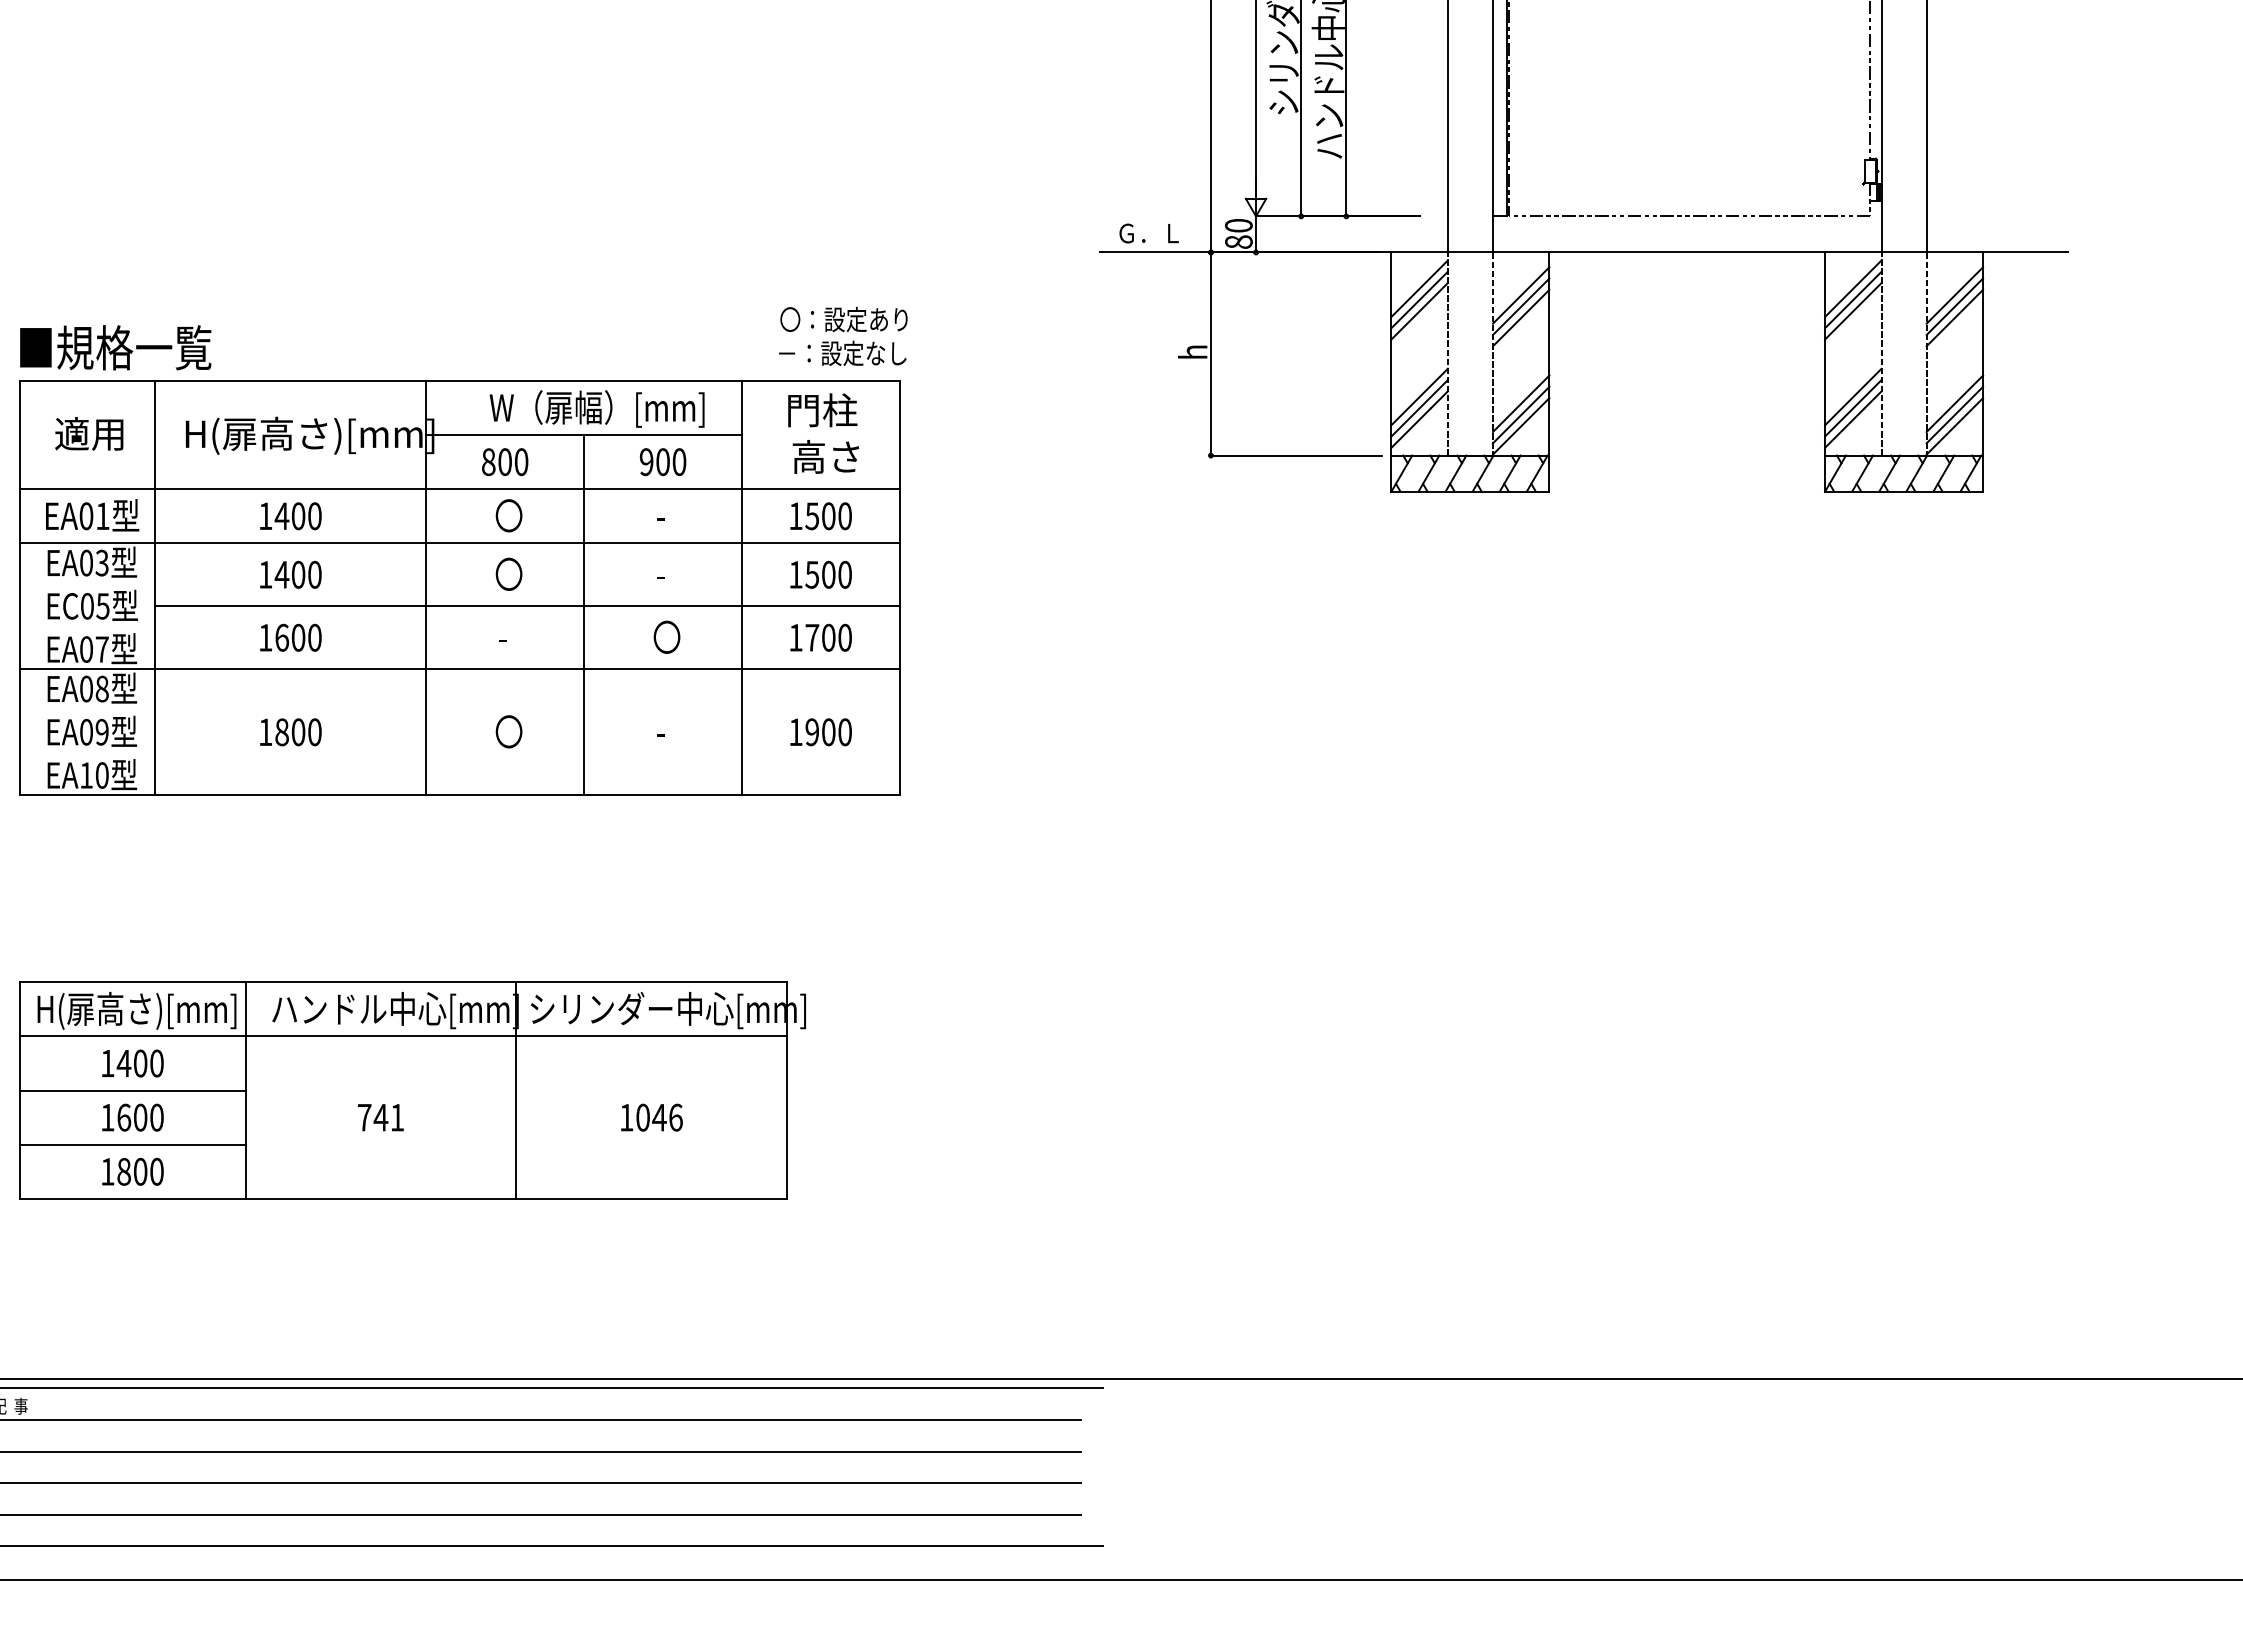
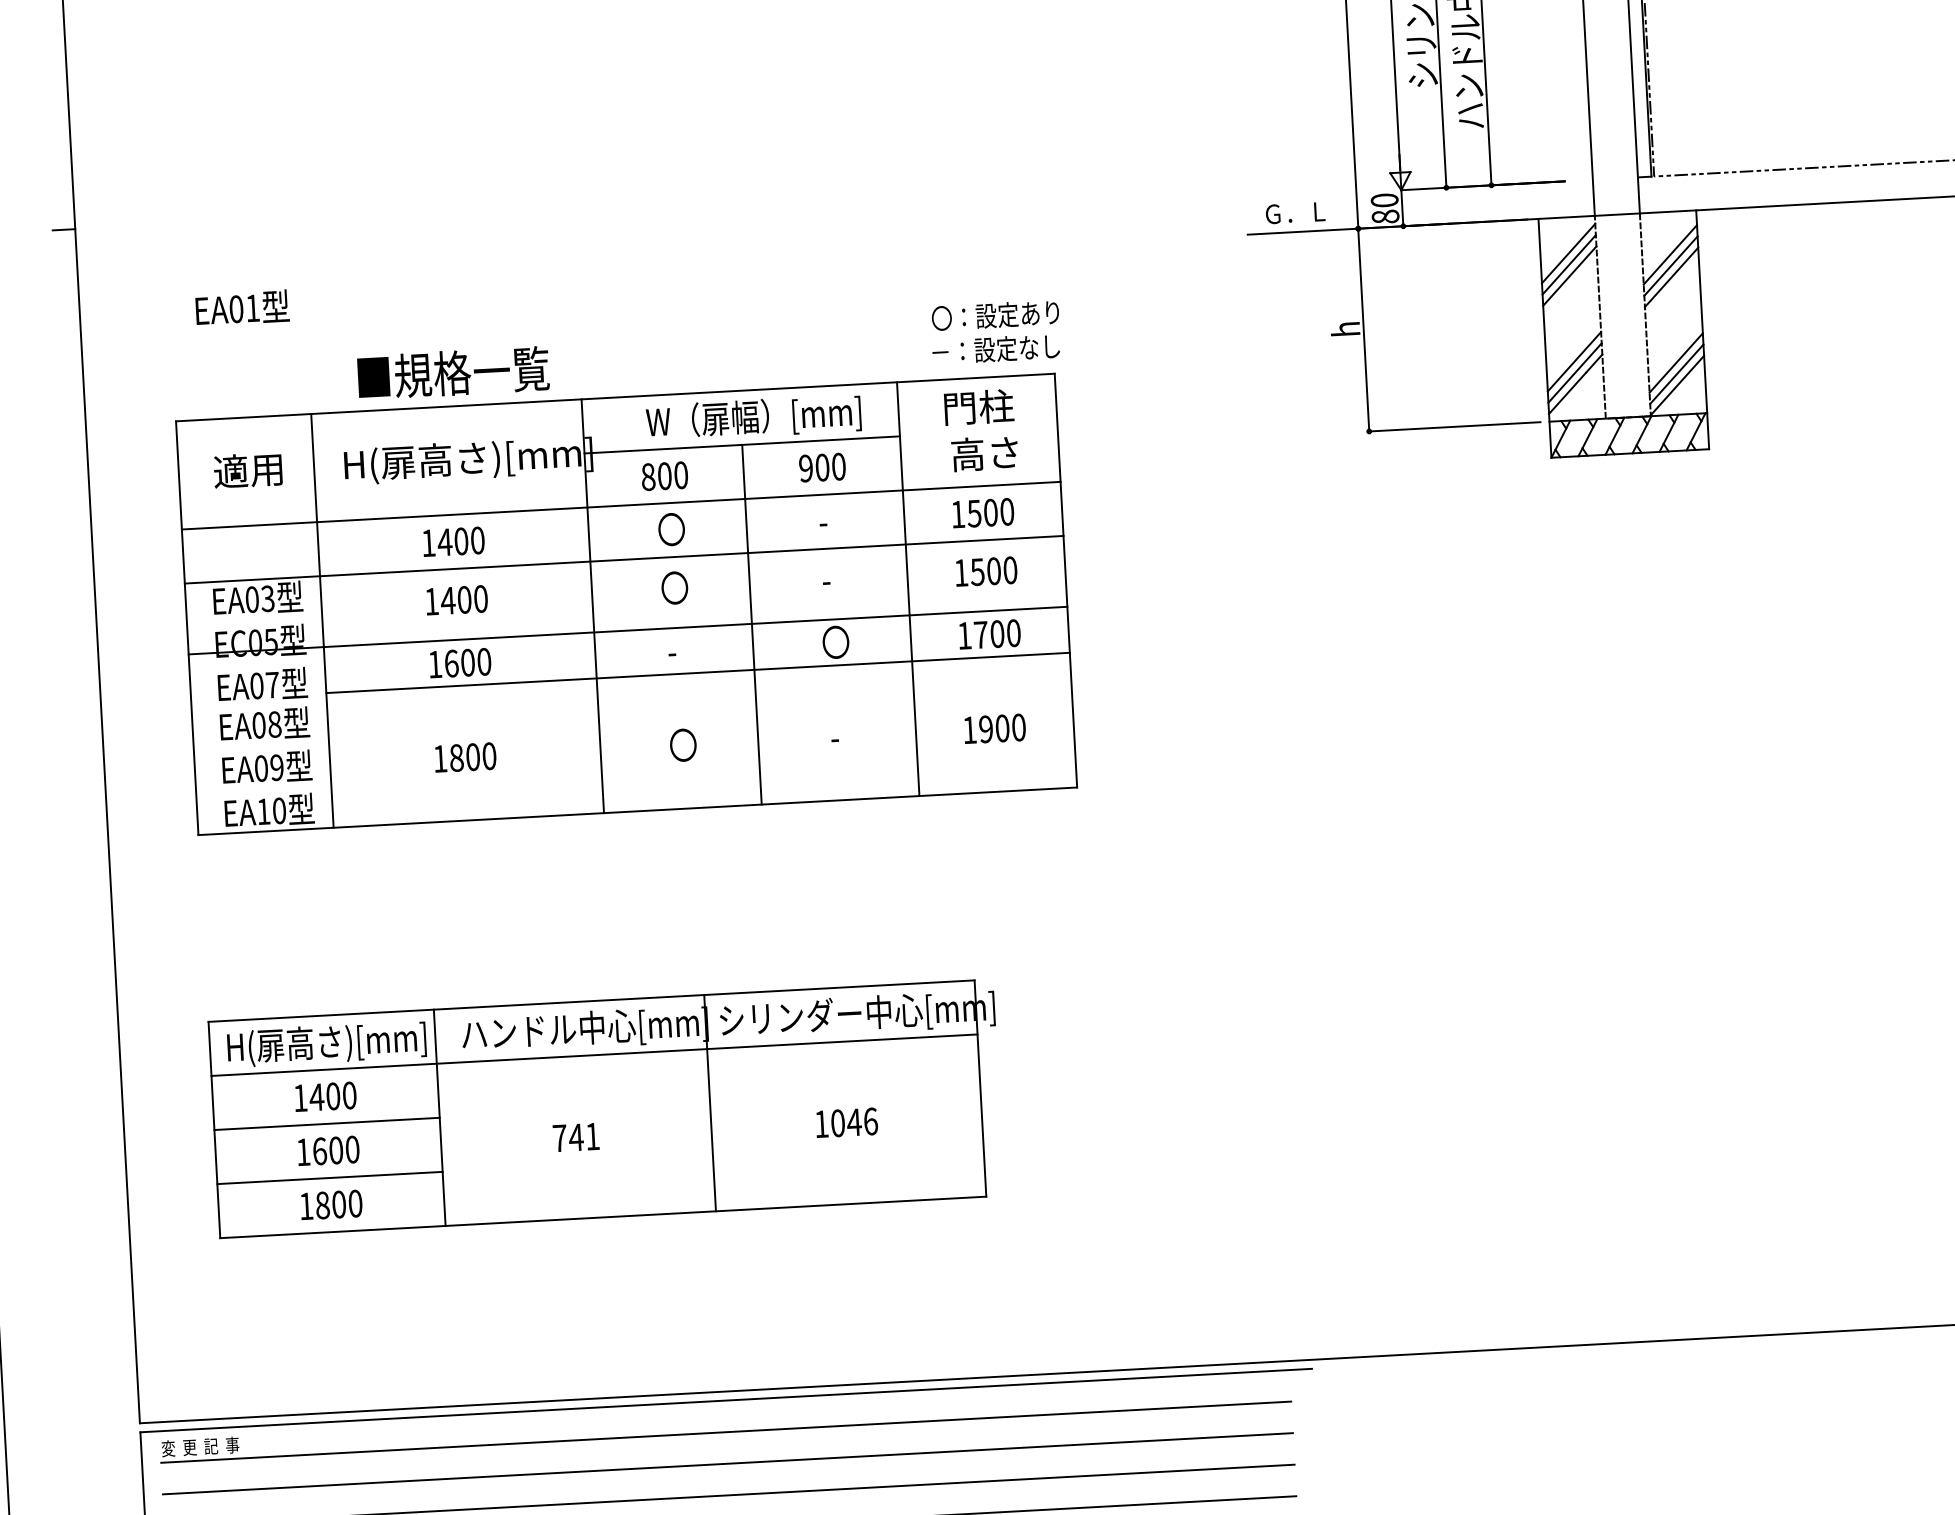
text: (115, 347) -> (453, 372), moved
text: (92, 515) -> (242, 308), moved
line: (527, 606) -> (697, 673), moved
line: (460, 669) -> (628, 630), moved

